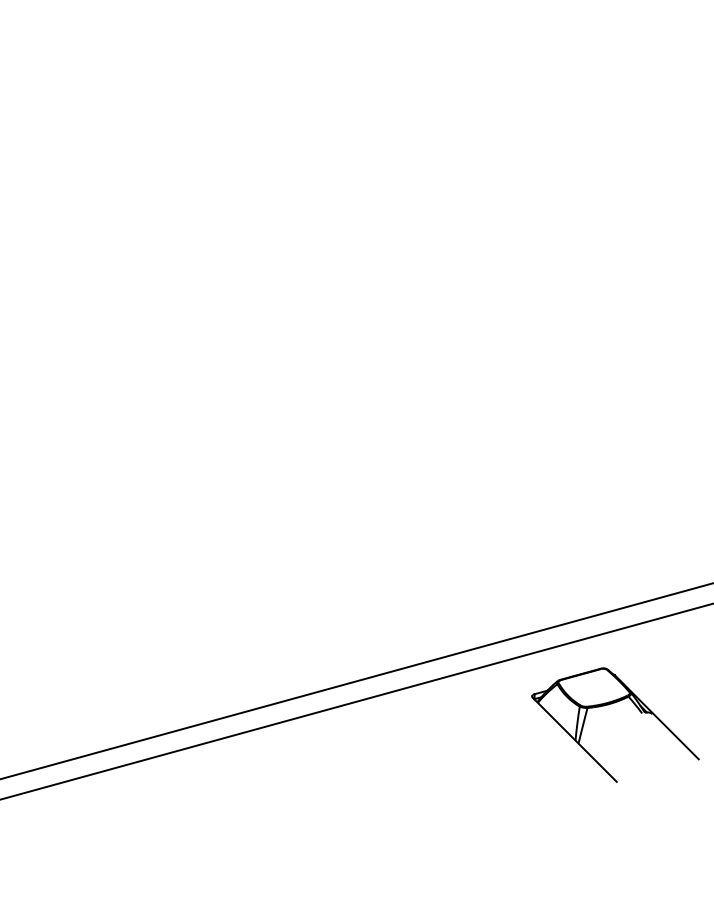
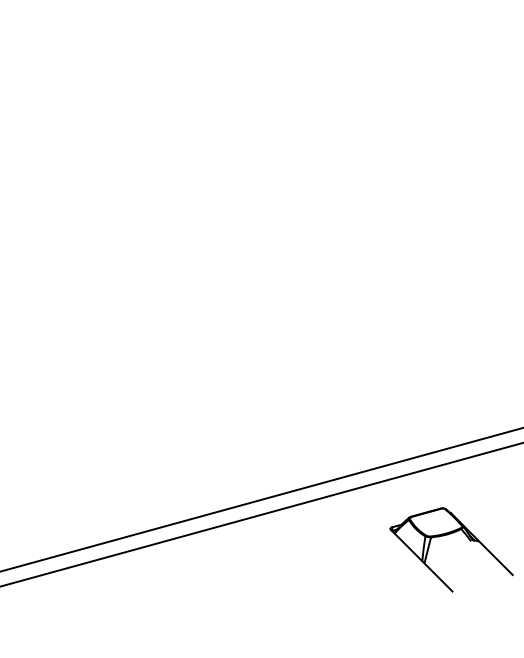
part: (609, 705) -> (447, 535), moved

